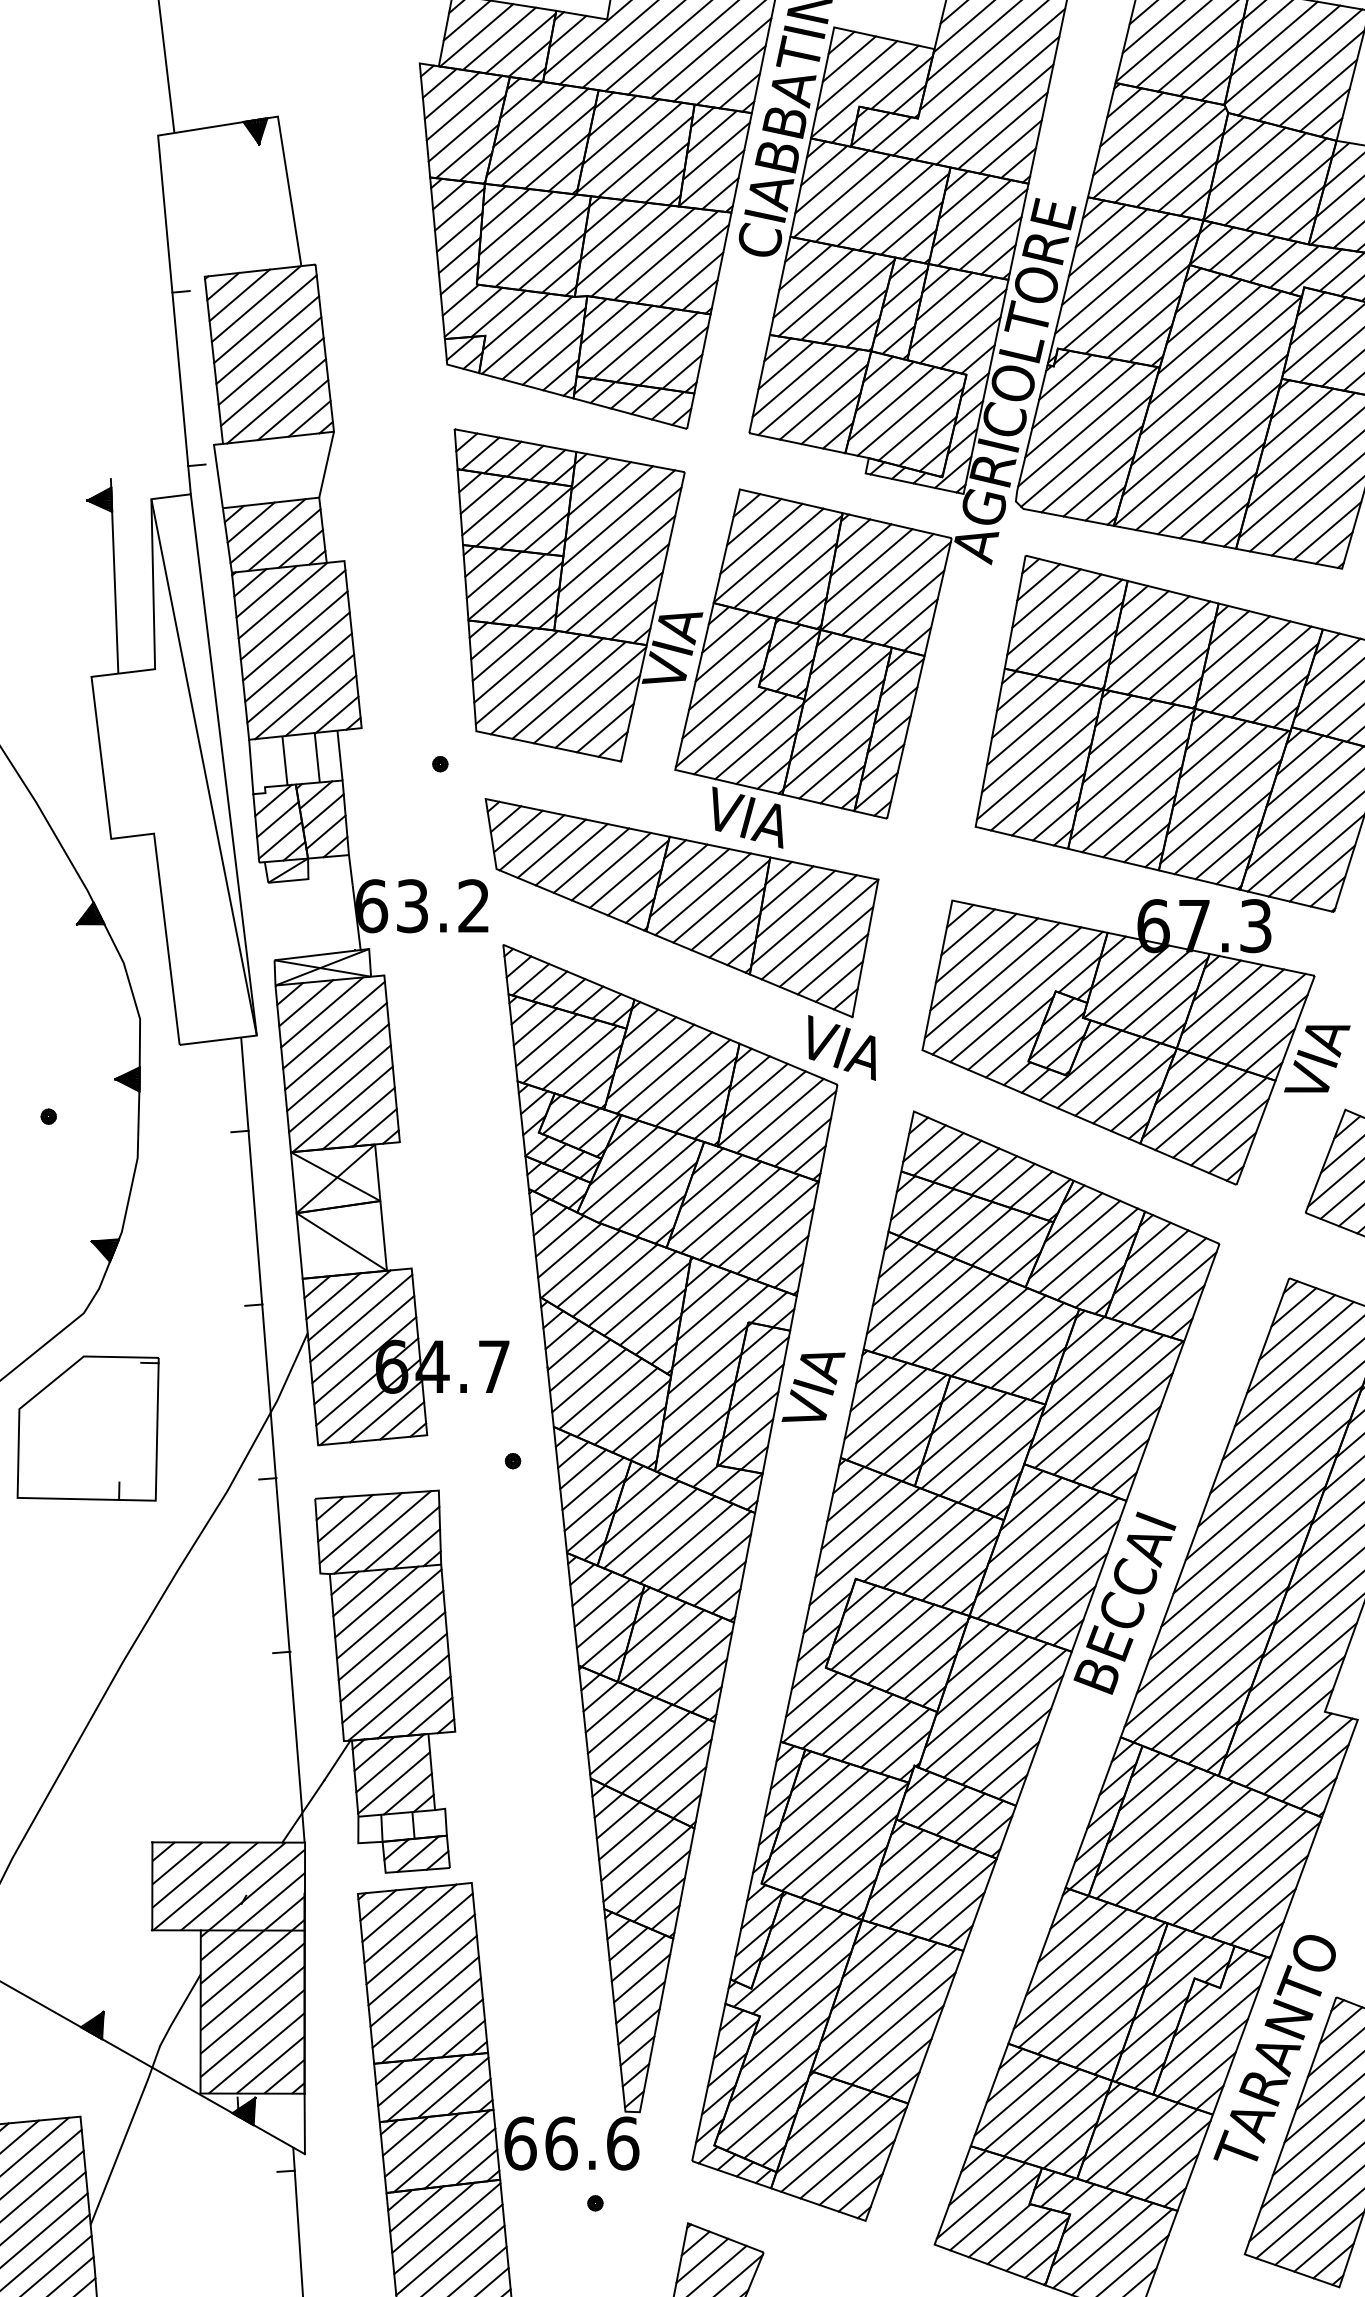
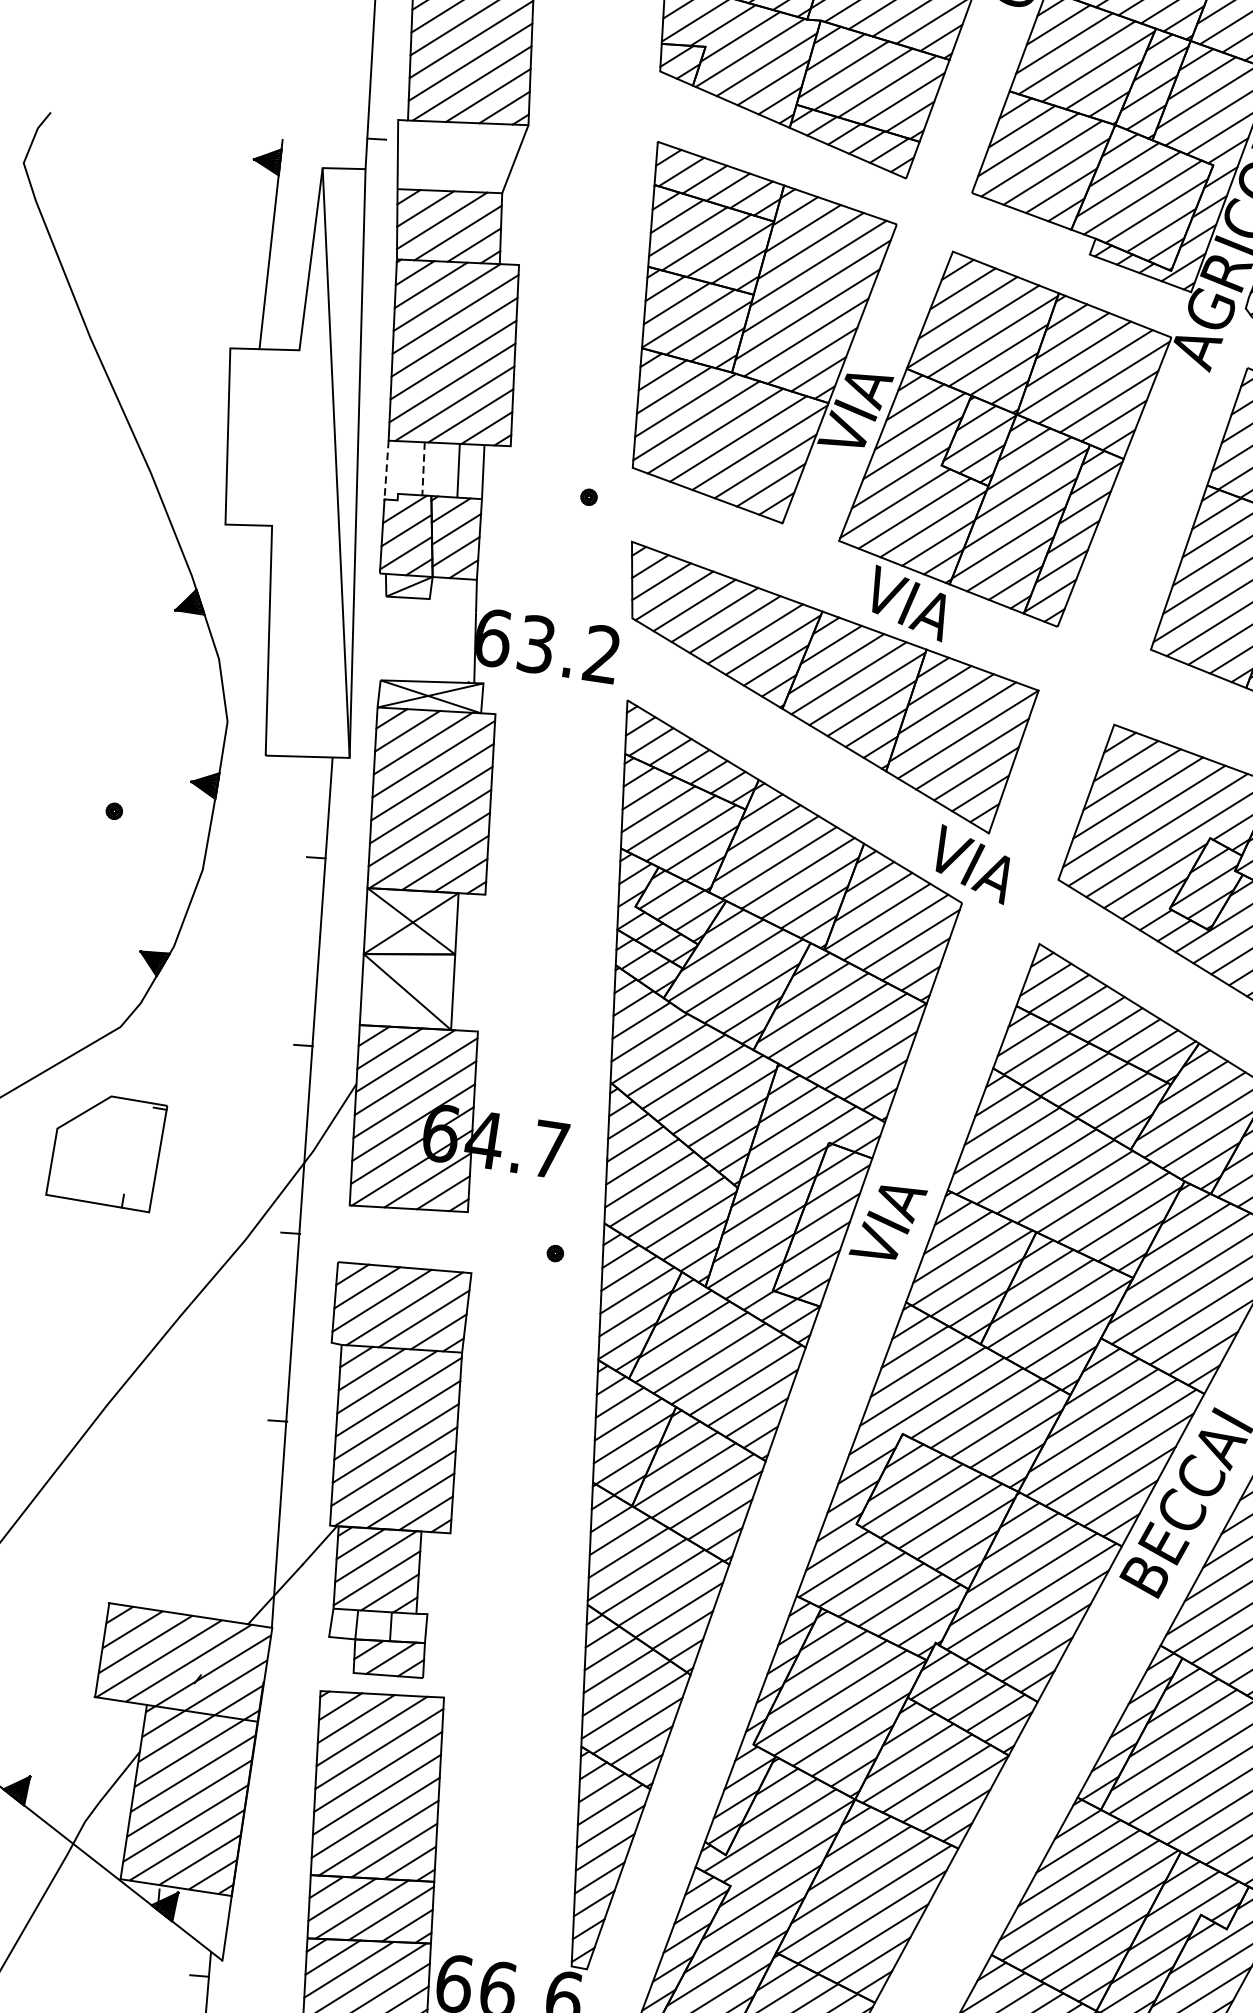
line: (284, 760) -> (423, 468), solid -> dashed
line: (251, 767) -> (386, 470), solid -> dashed
part: (87, 1428) -> (106, 1150), size x0.7

